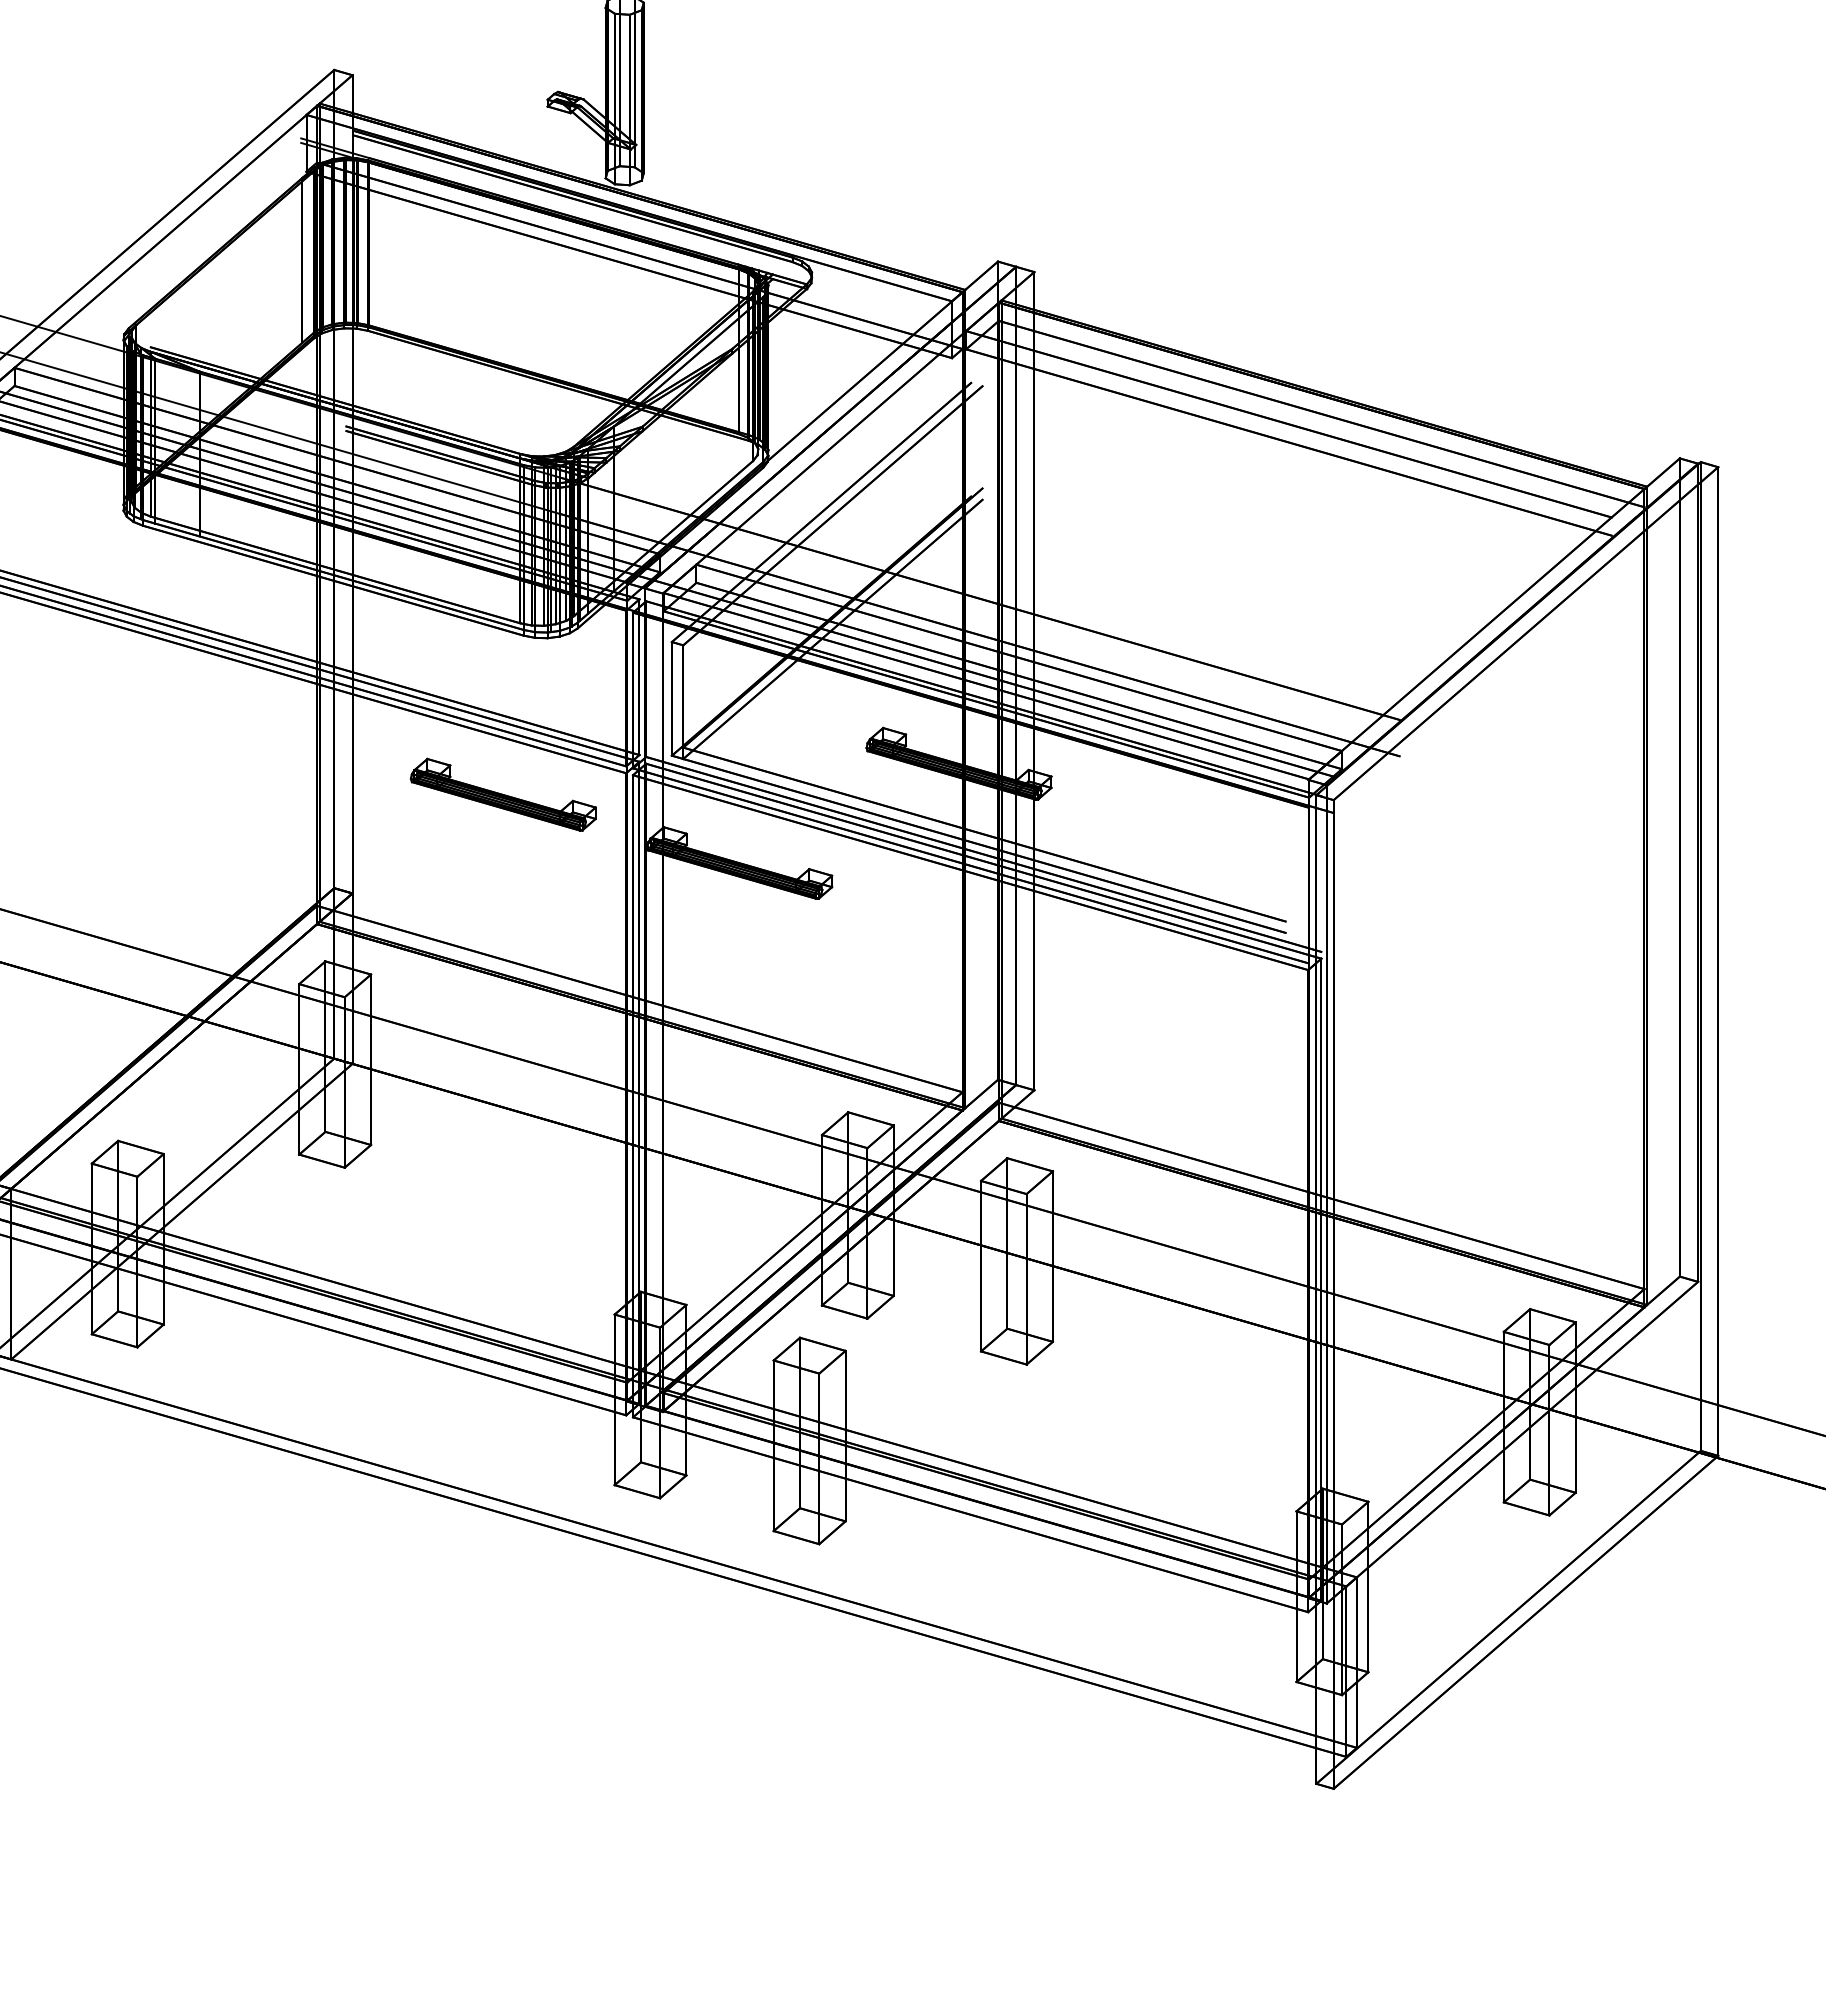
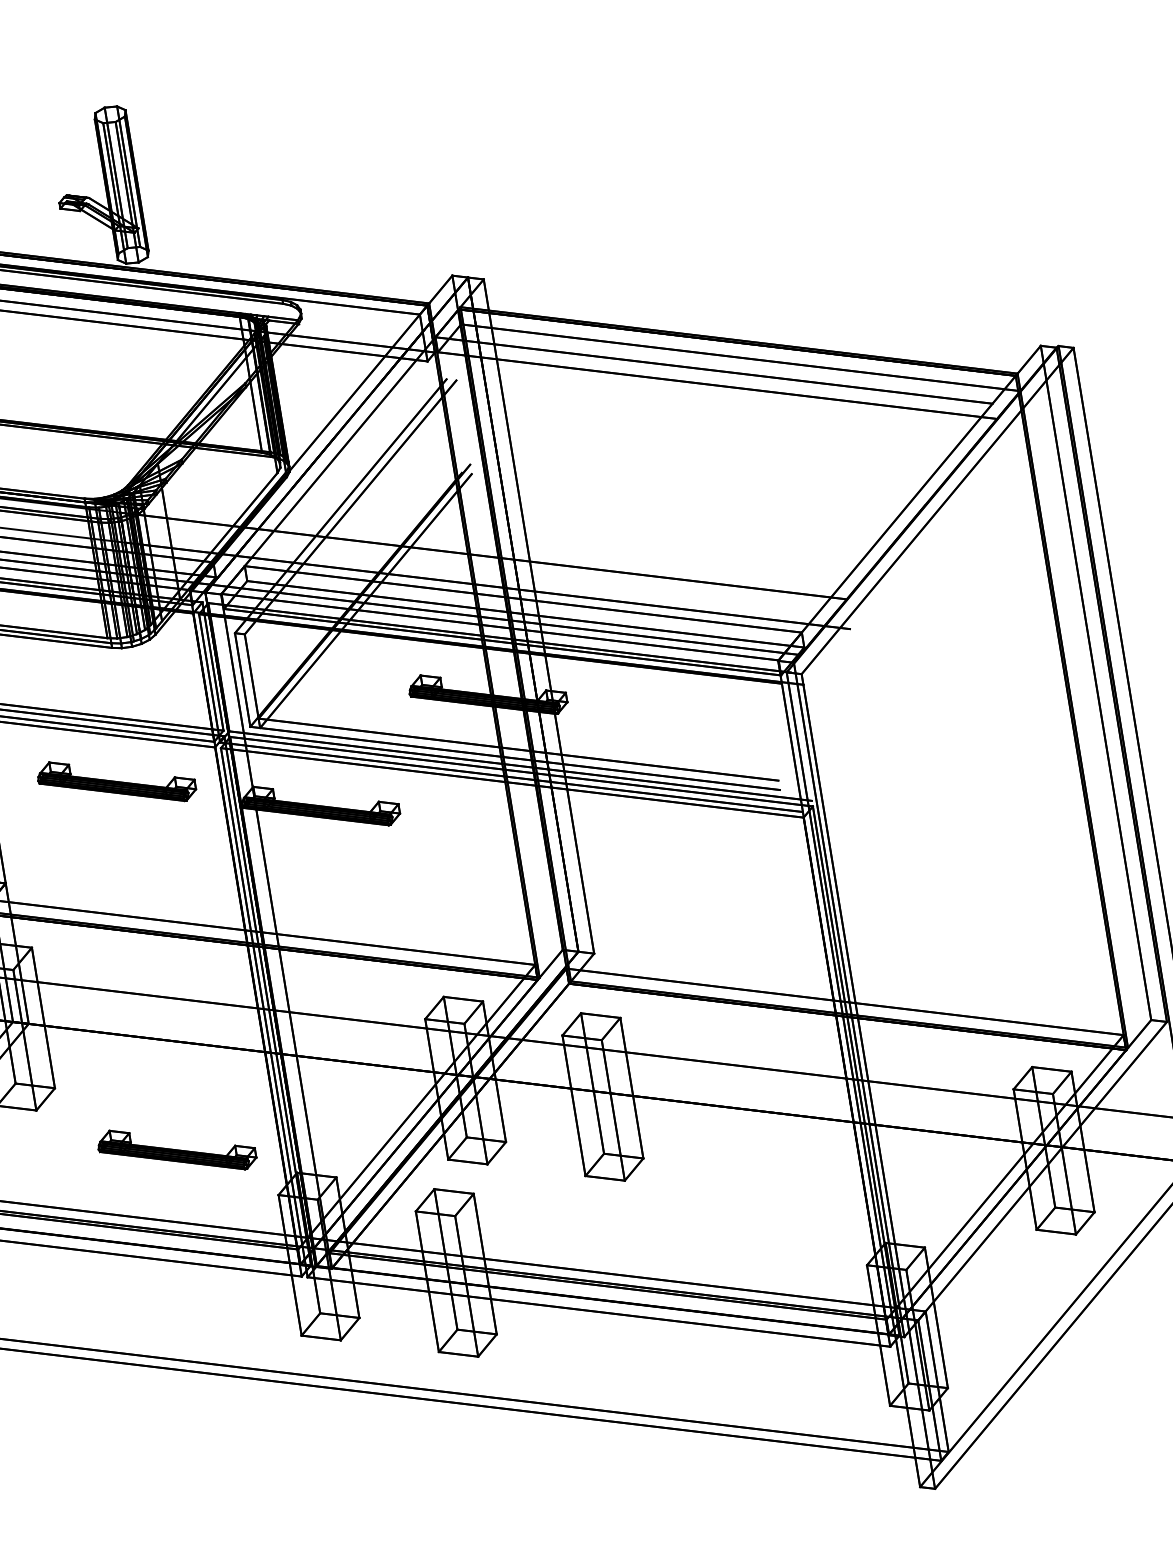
part: (503, 1241) -> (177, 1149), added

